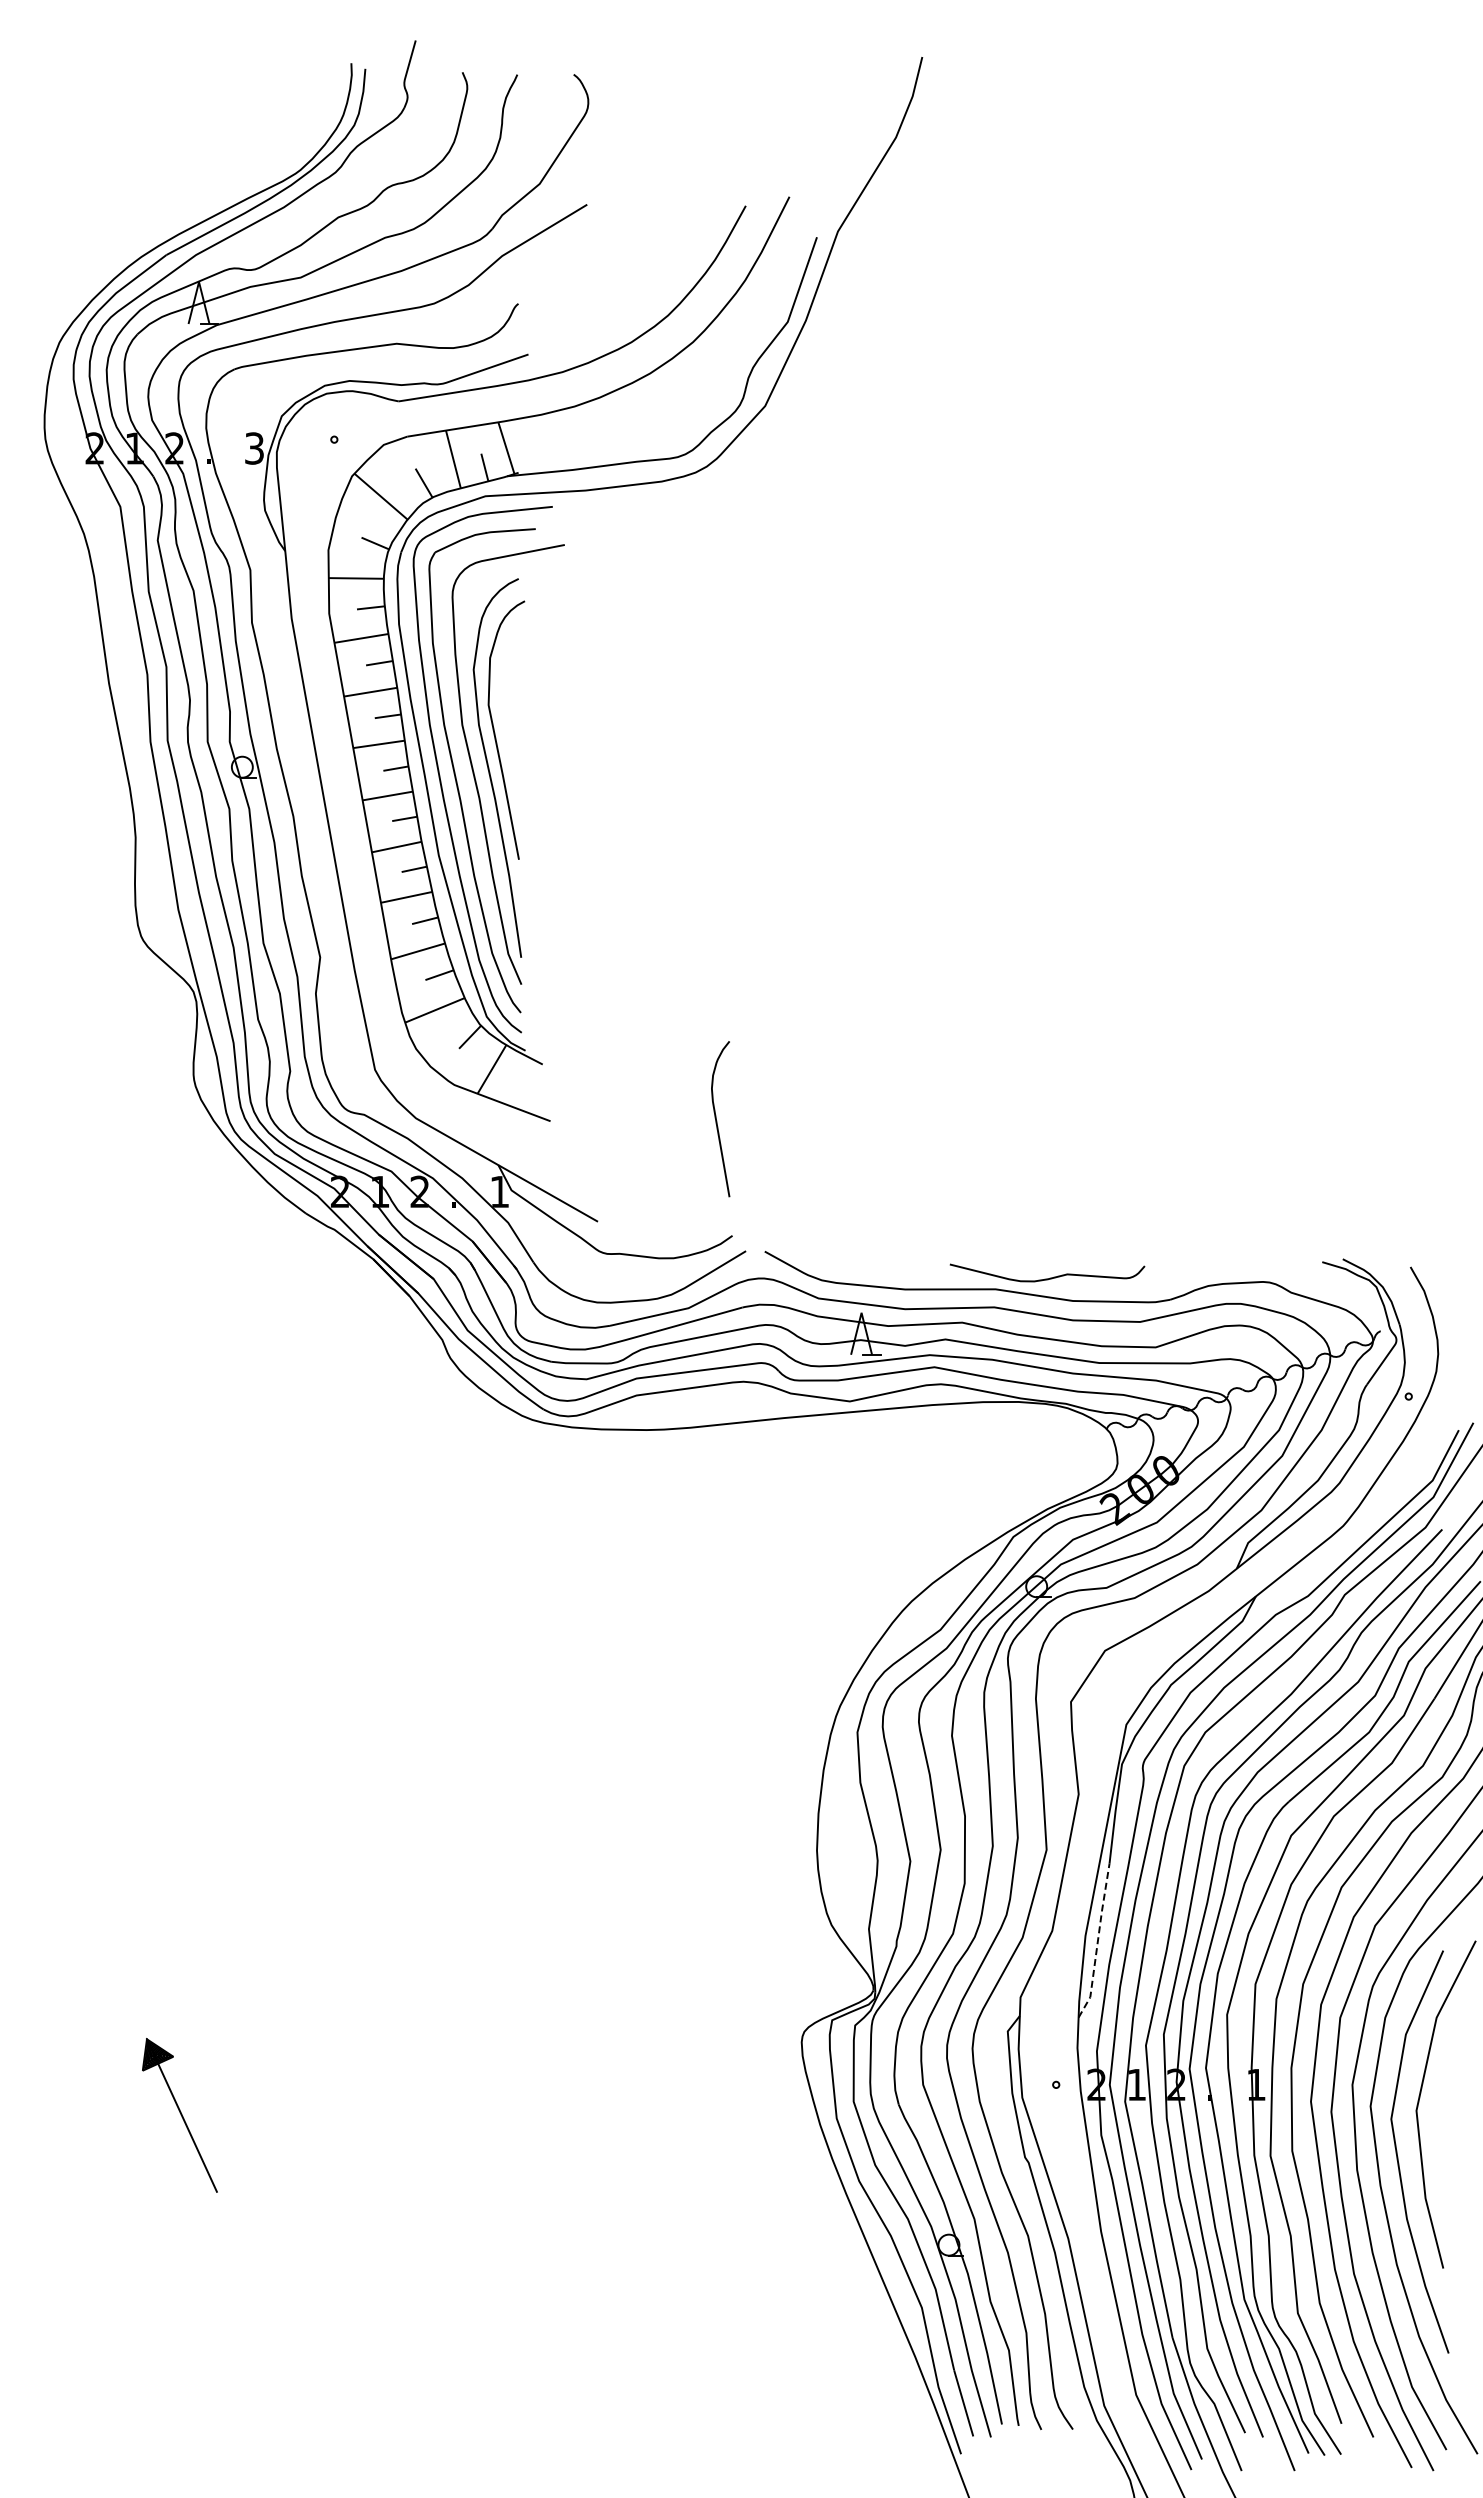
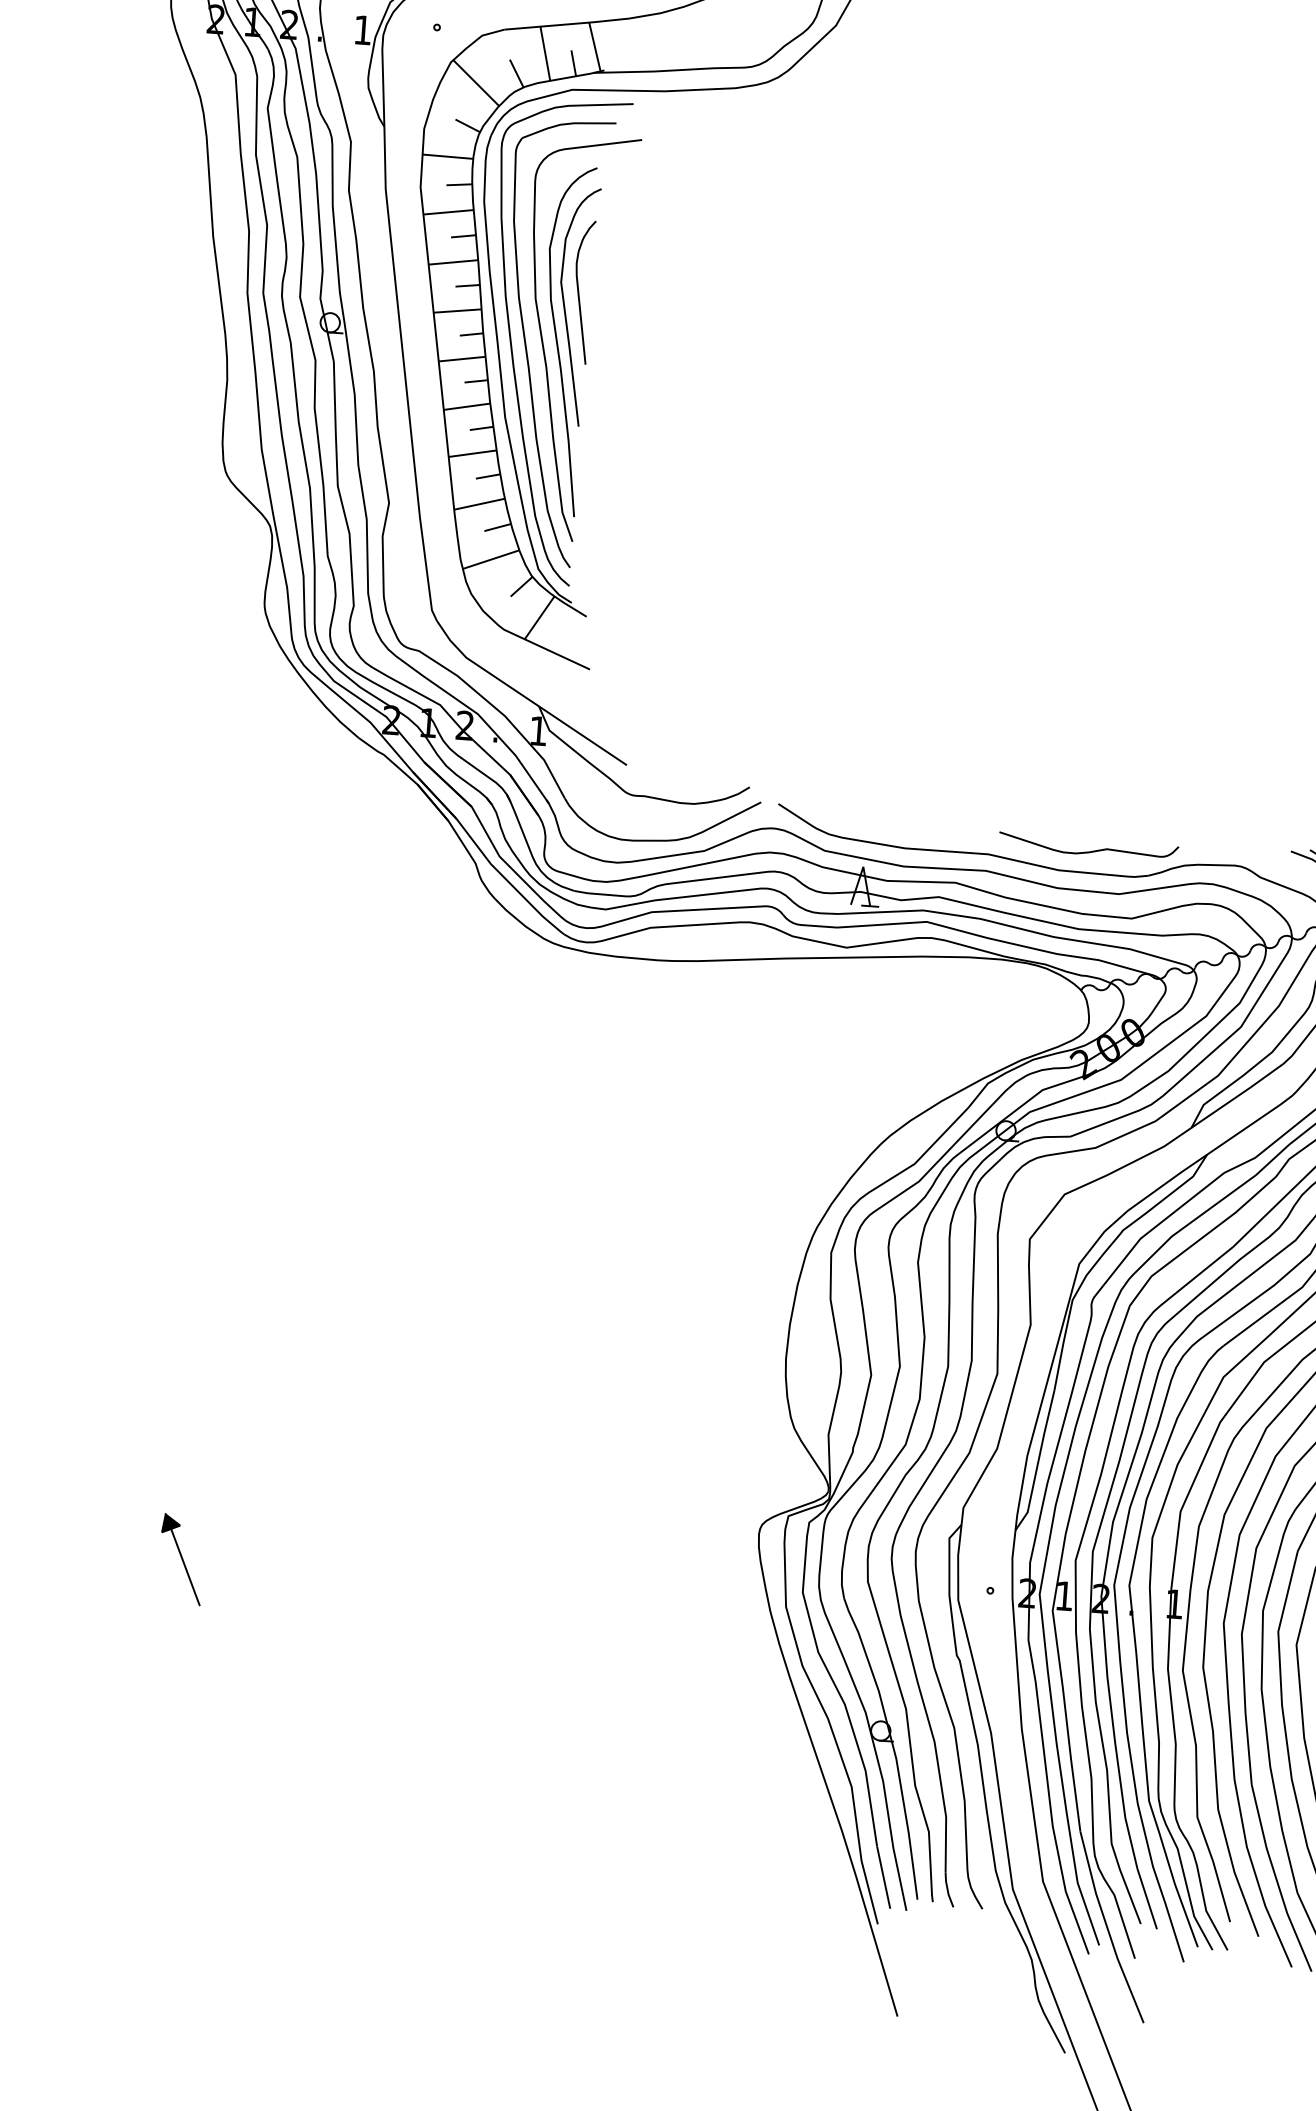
text: (254, 448) -> (362, 30), 3 -> 1
curve: (717, 1120) -> (579, 293), moved
curve: (1050, 1277) -> (1091, 850), moved
line: (1097, 1941) -> (1038, 1461), dashed -> solid
part: (179, 2115) -> (181, 1559), size x0.62

